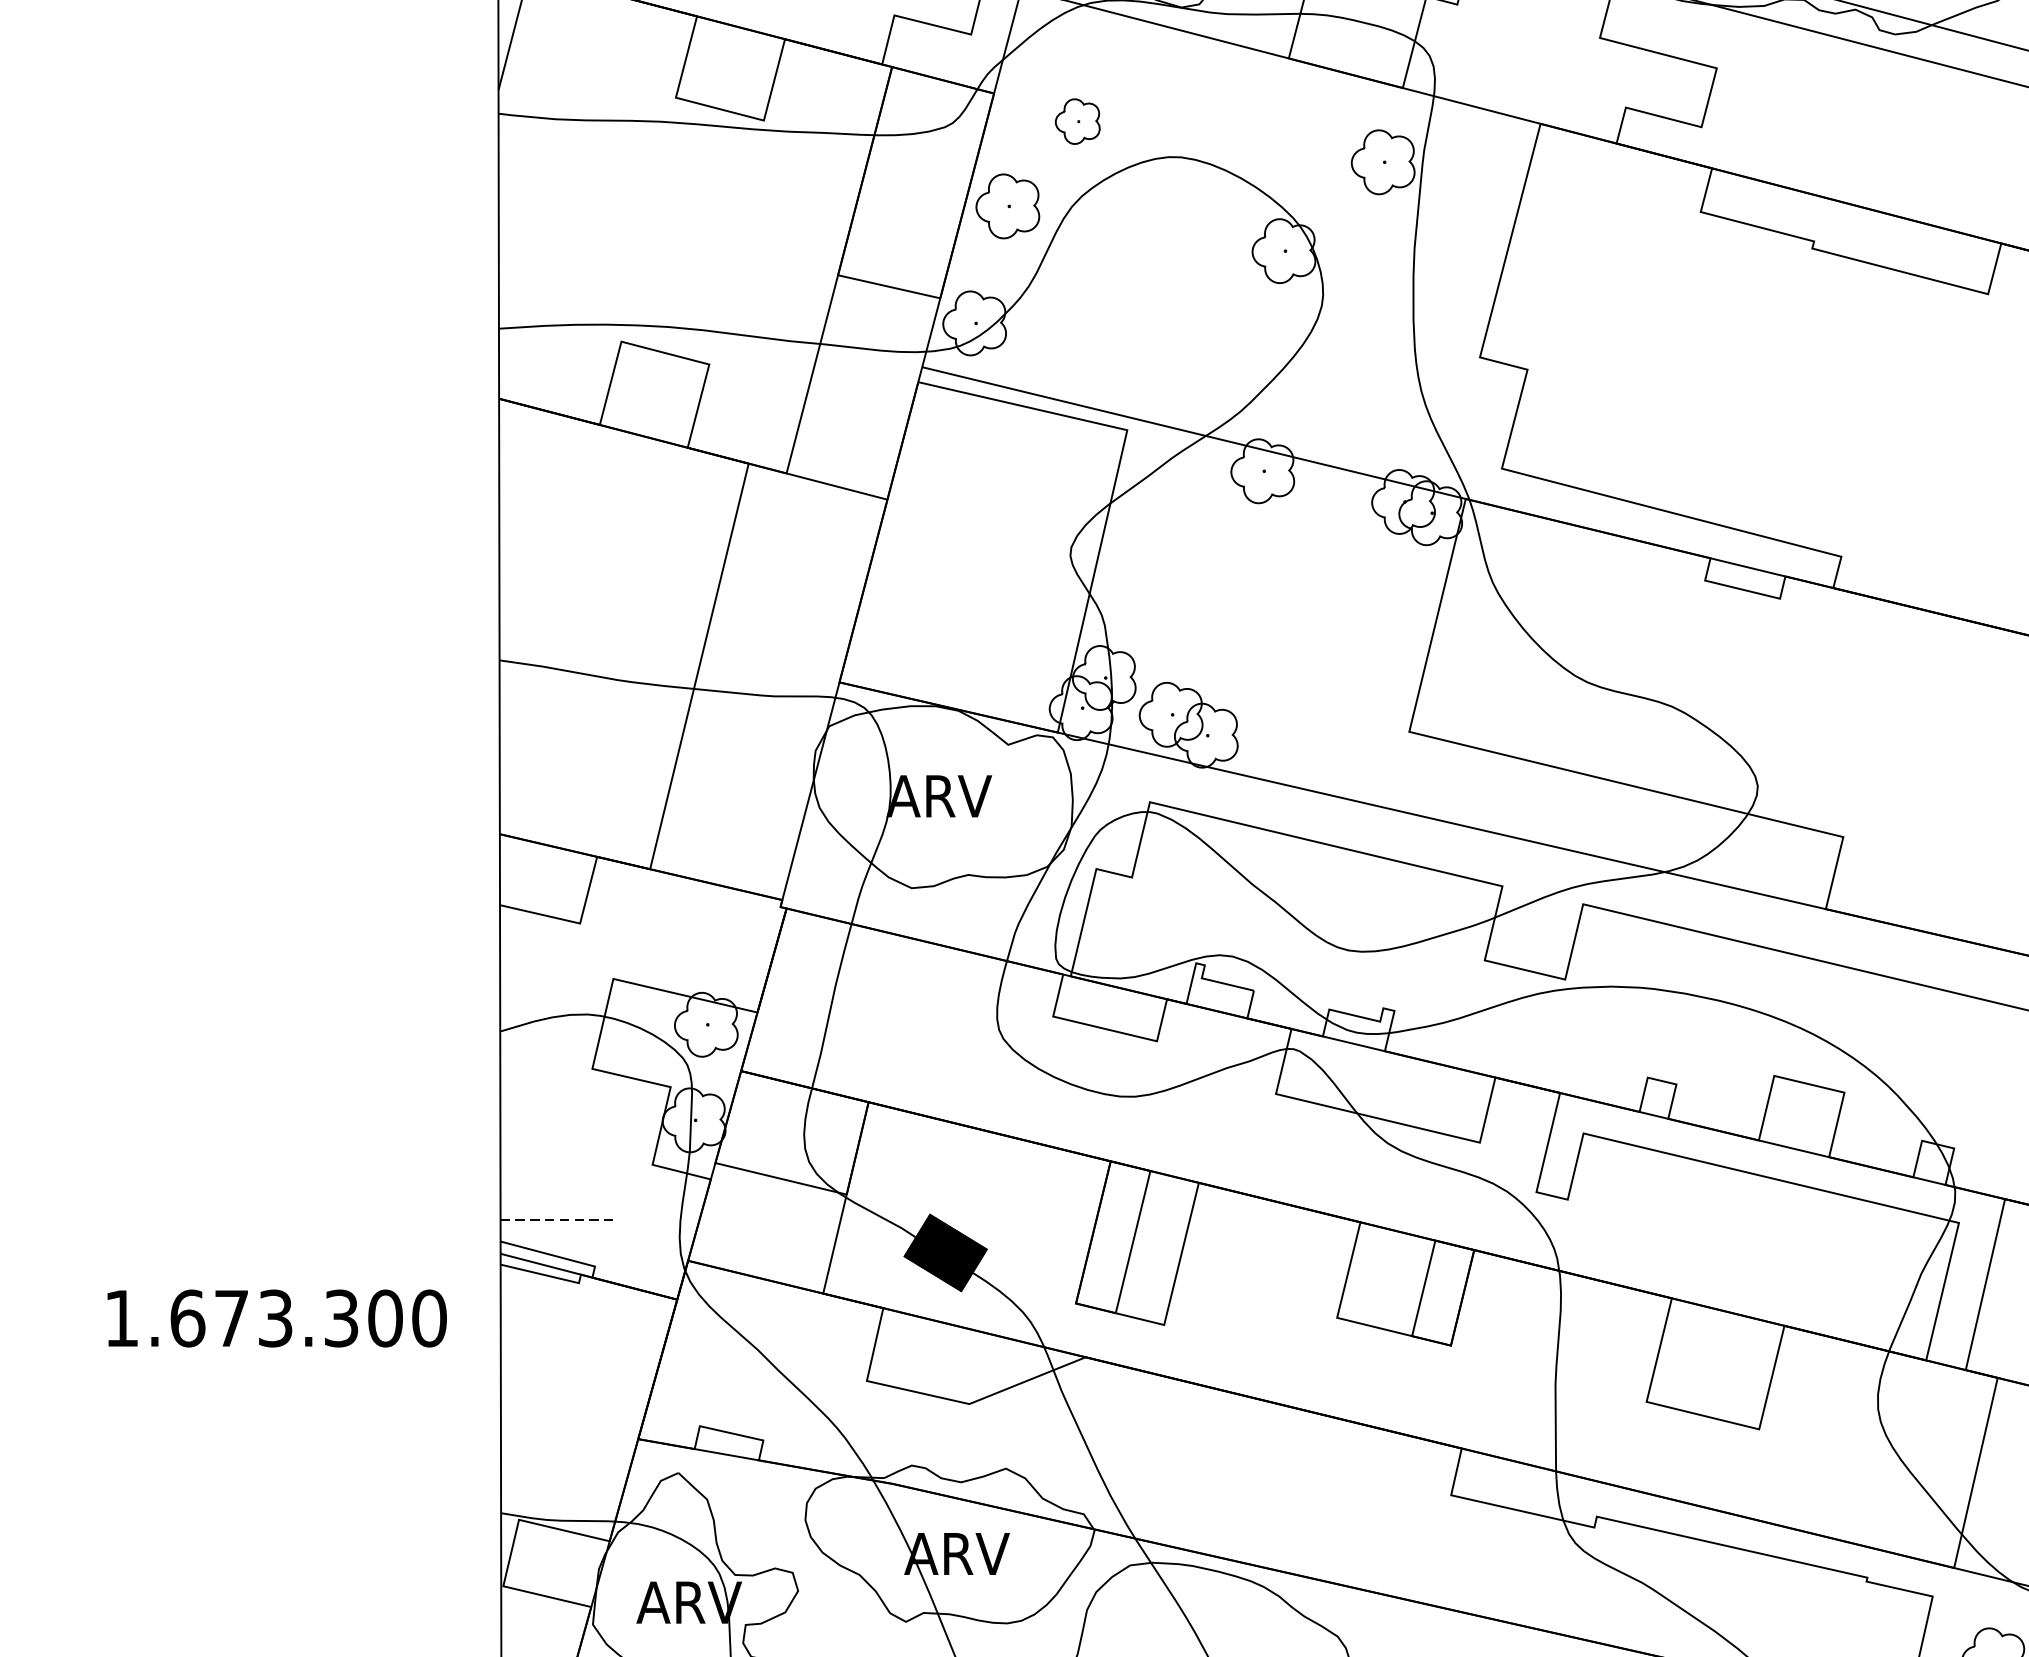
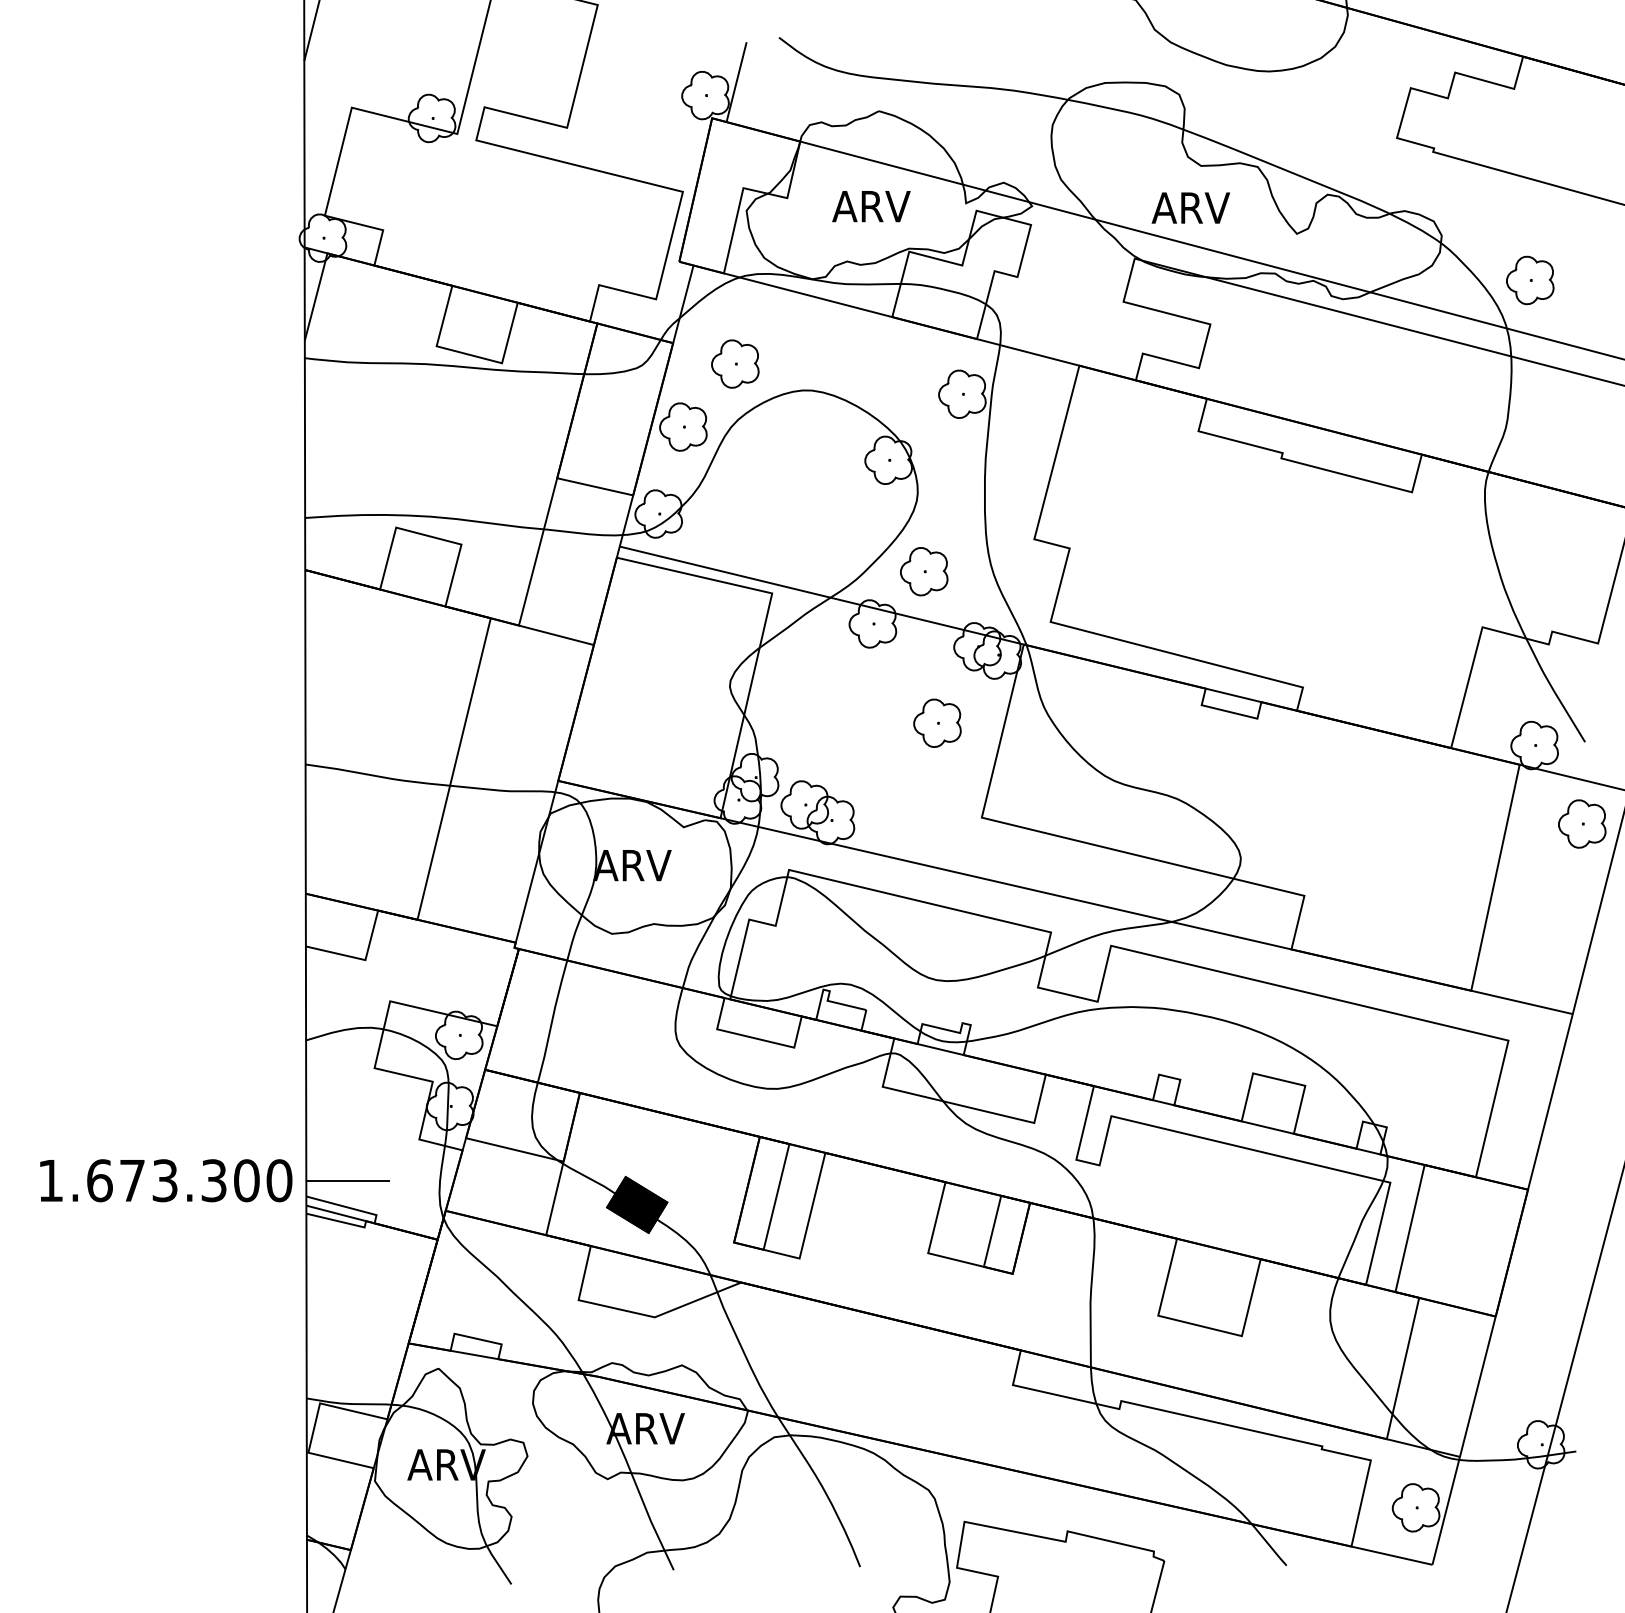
part: (1077, 120) -> (735, 363), size x1.43
part: (1332, 400) -> (924, 571), added
part: (1349, 603) -> (937, 722), added
line: (555, 1219) -> (347, 1180), dashed -> solid
text: (277, 1318) -> (166, 1180), moved

